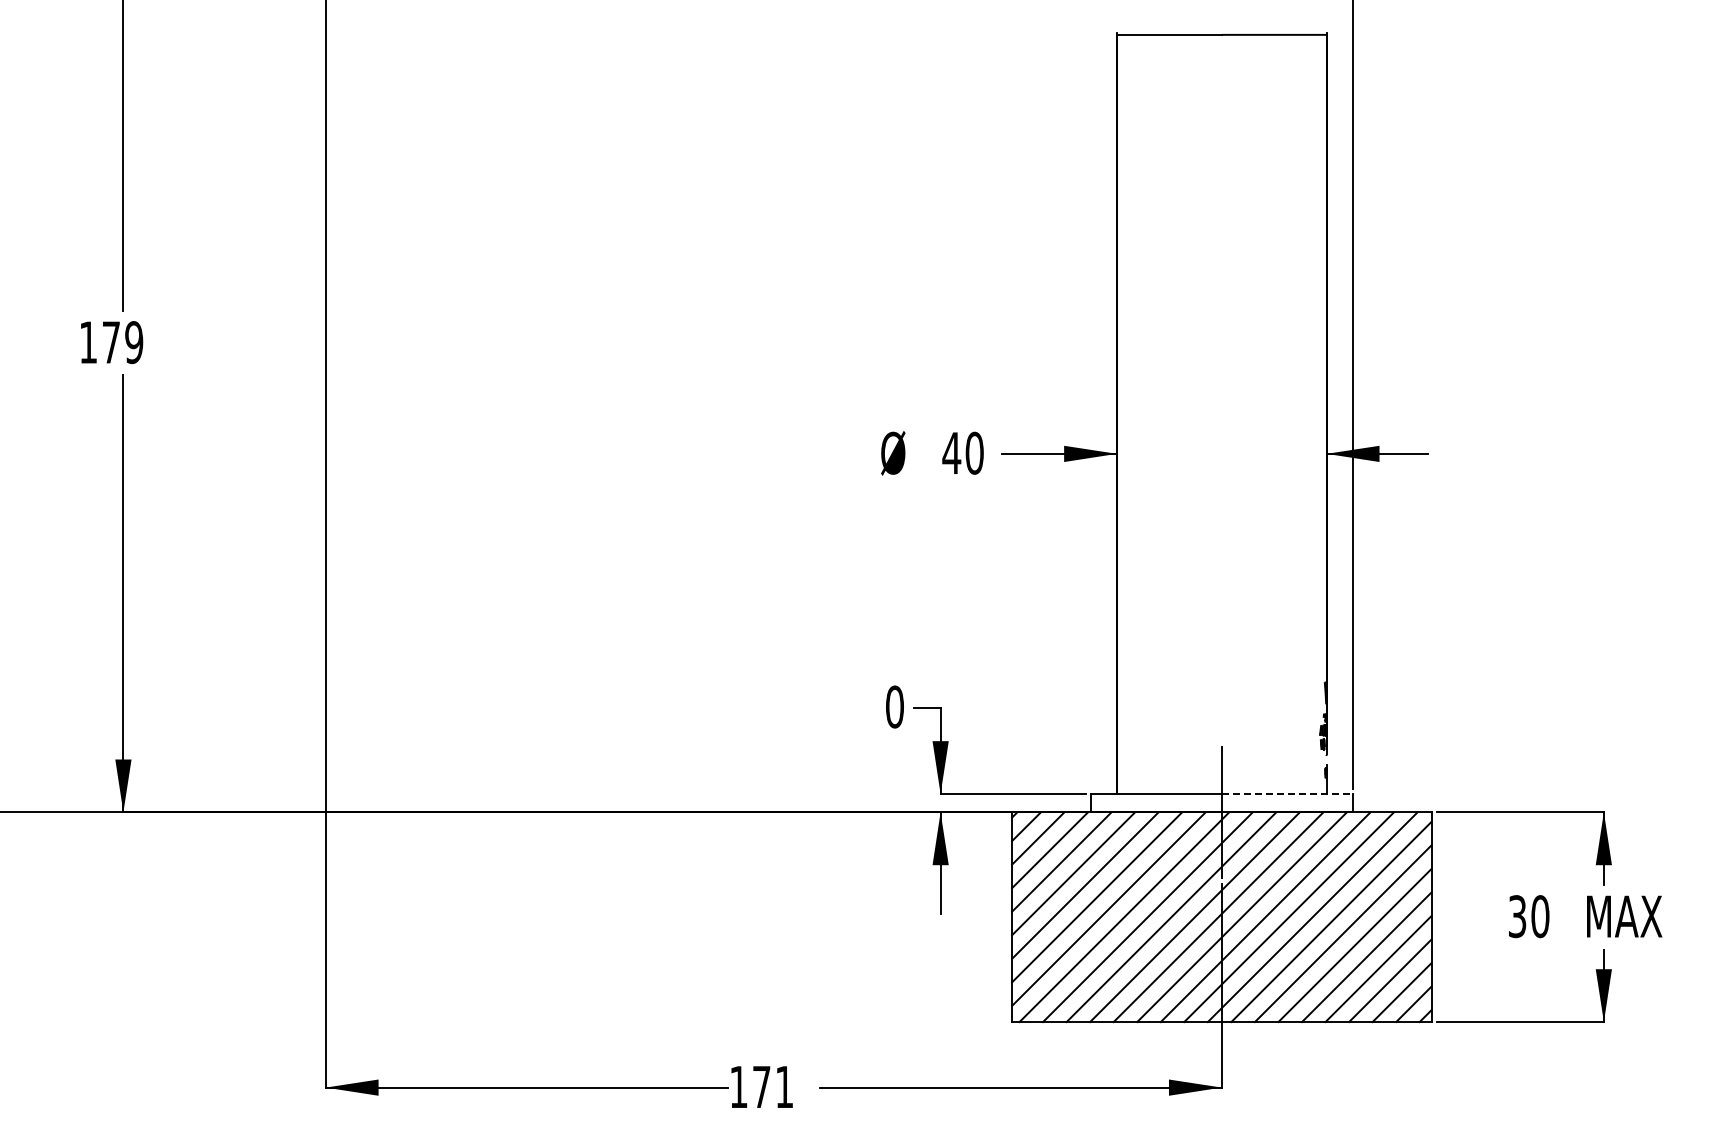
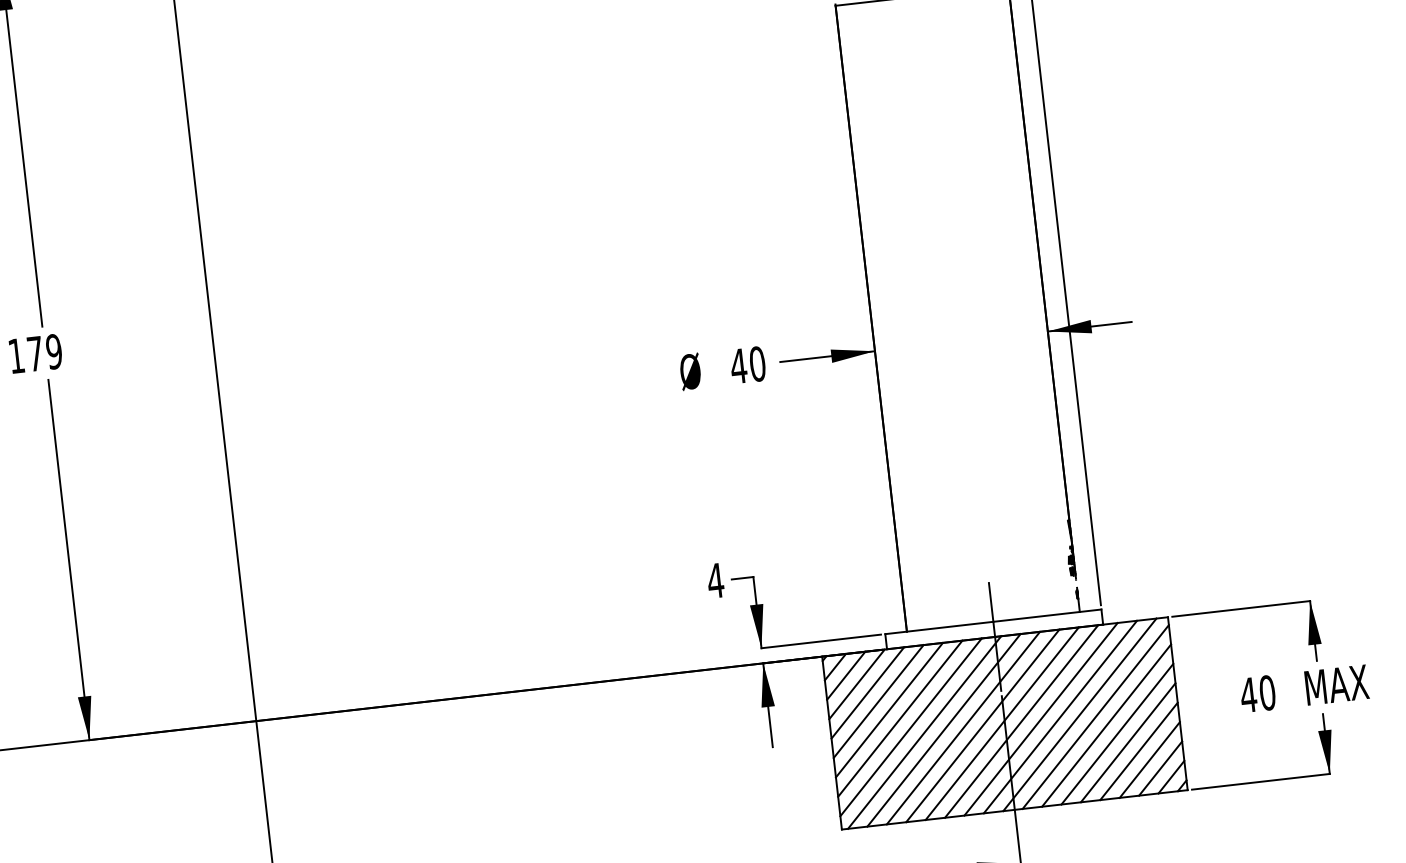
text: (894, 706) -> (715, 580), 0 -> 4
line: (1287, 794) -> (1047, 616), dashed -> solid
text: (1517, 916) -> (1248, 695), 30 -> 40

